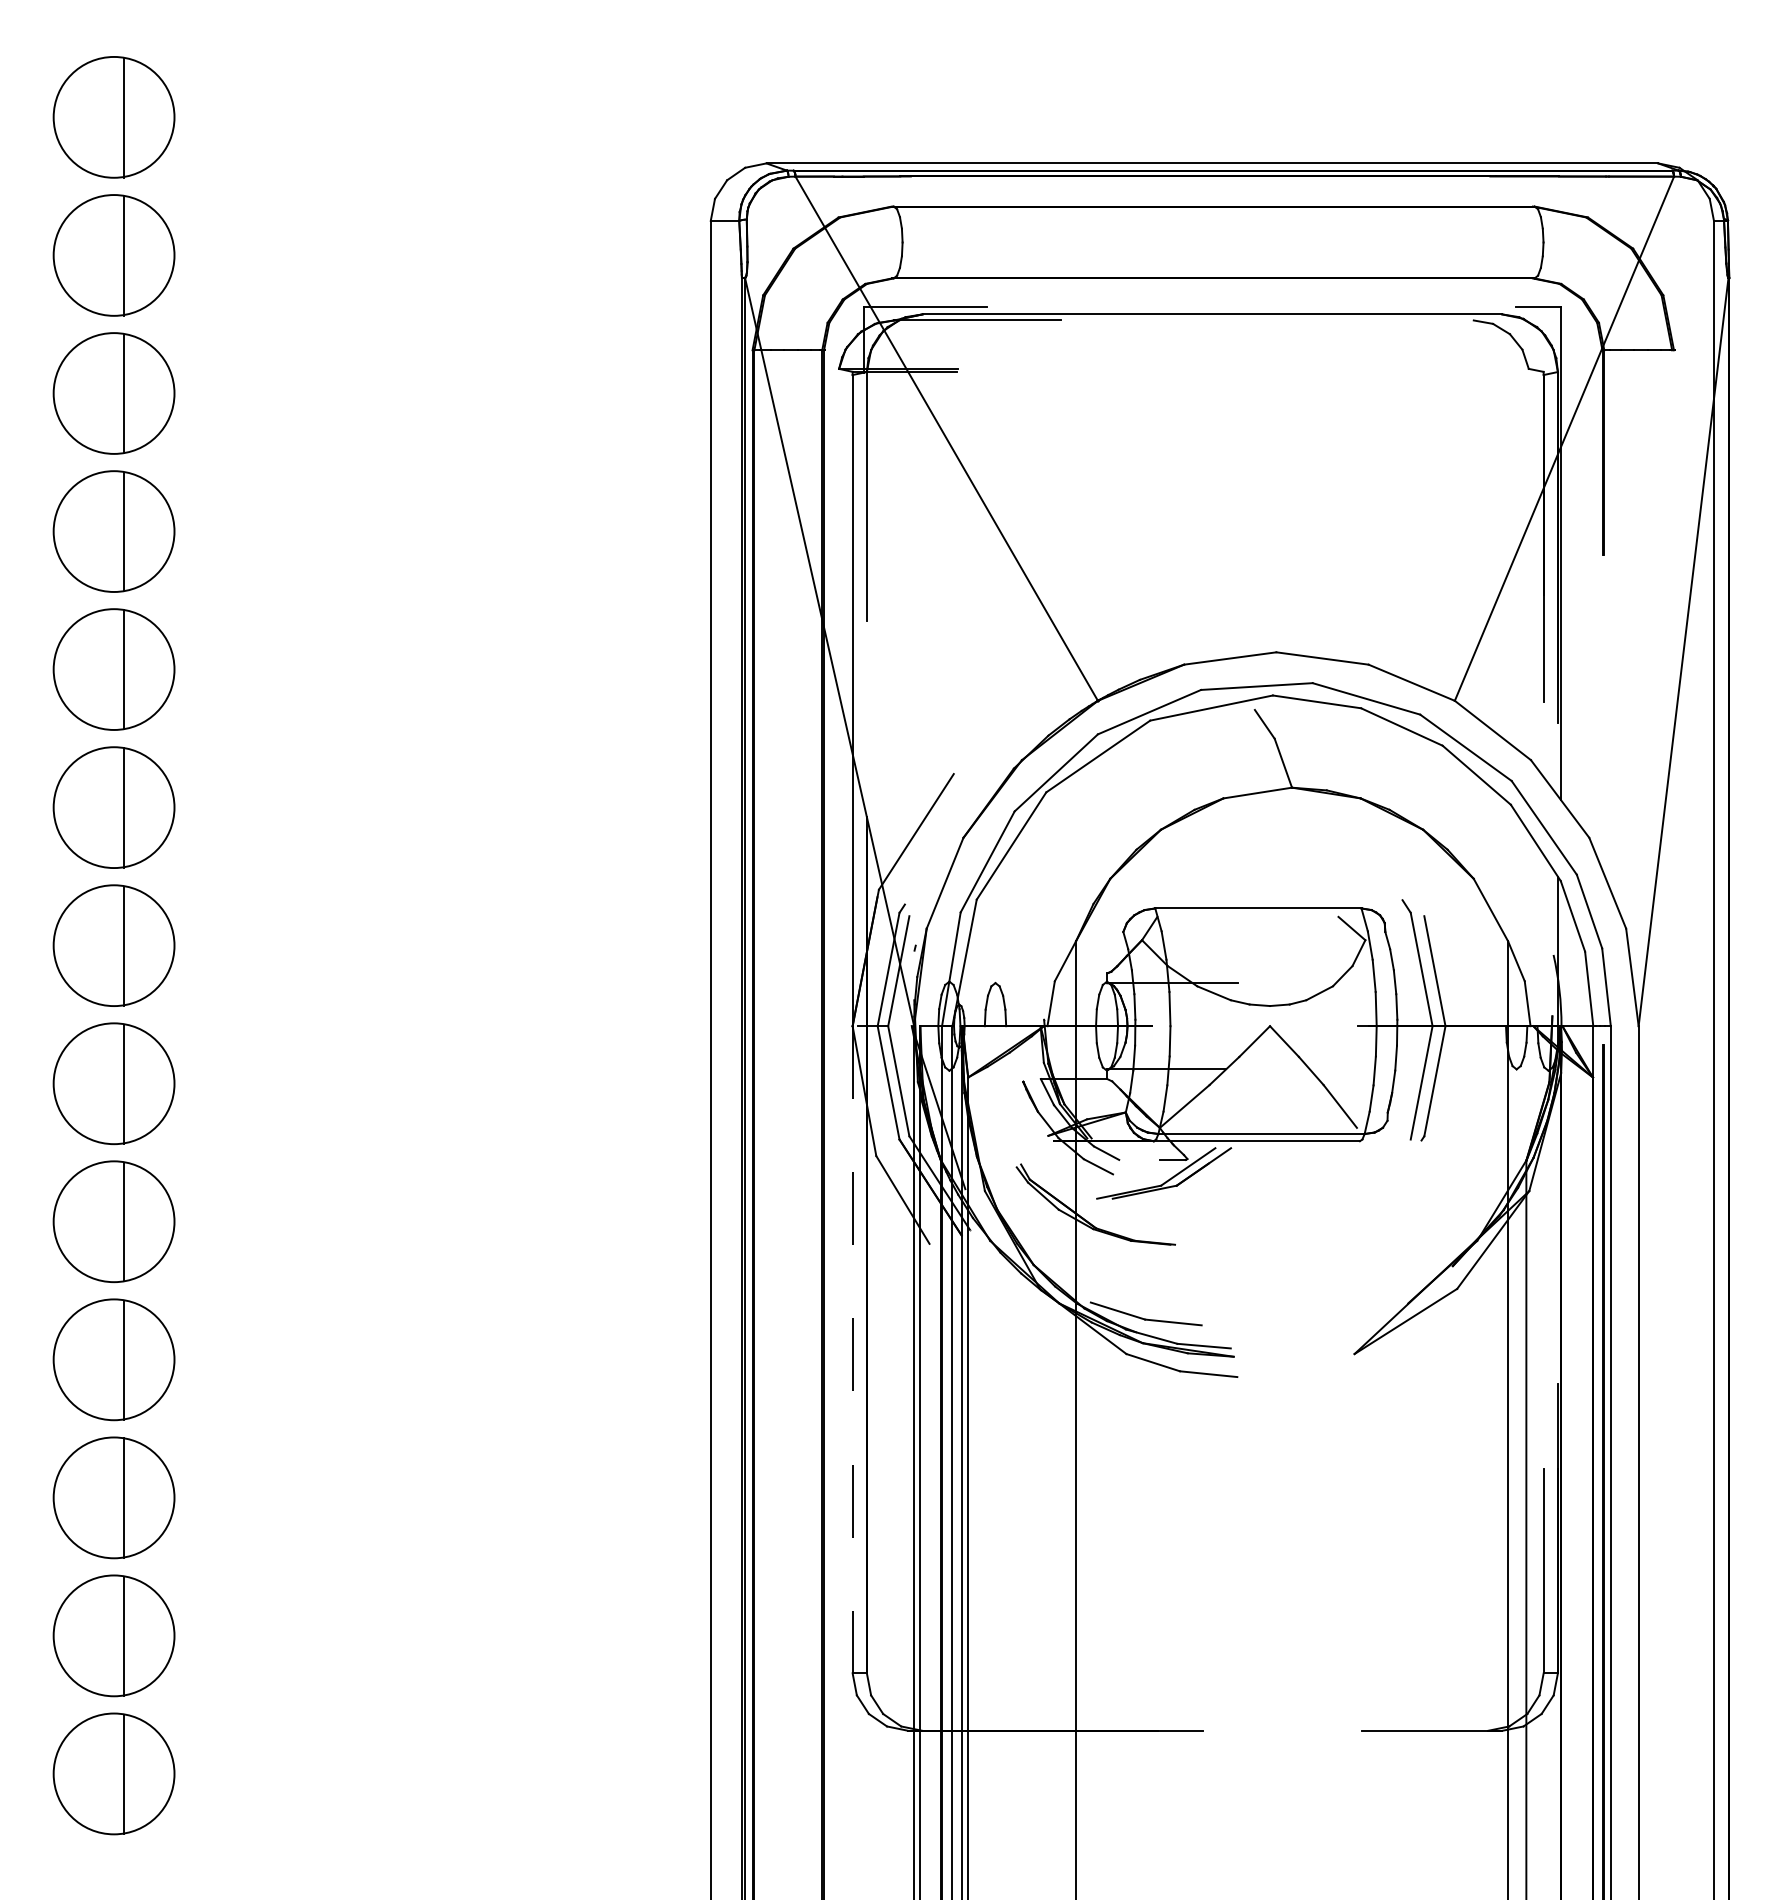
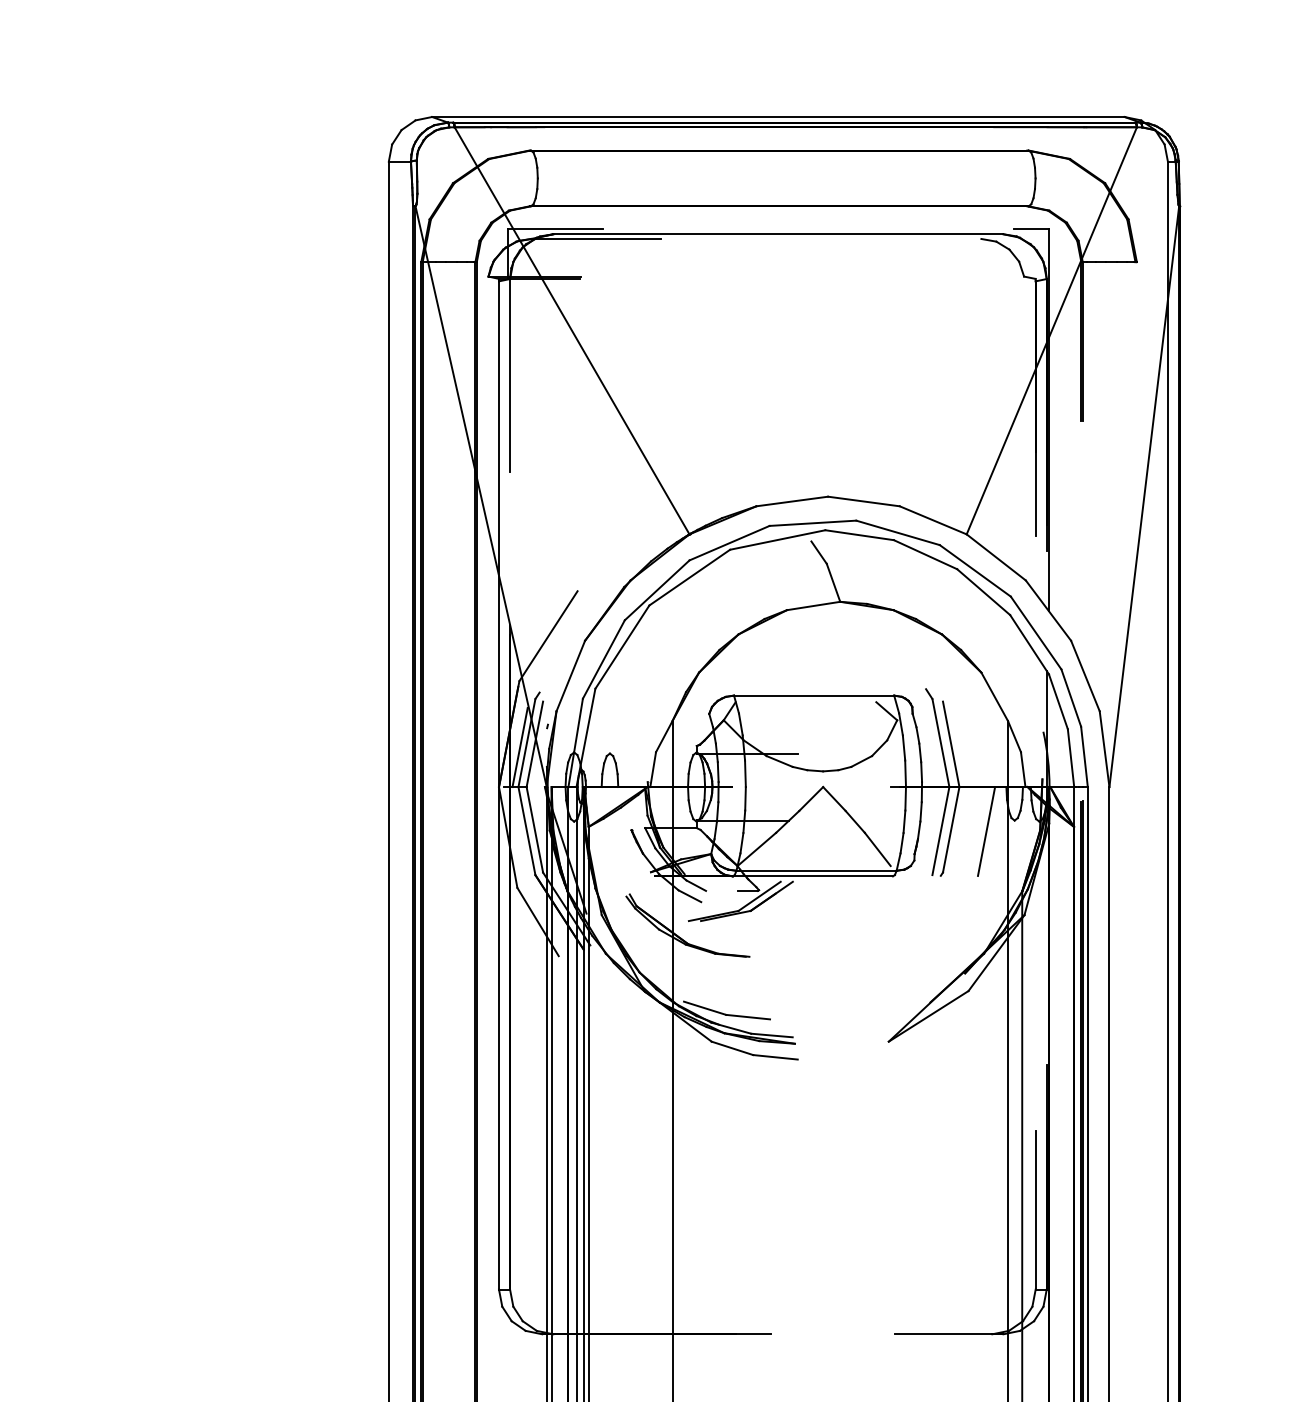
line: (879, 975) -> (519, 747), added
line: (1480, 1083) -> (986, 831), added
line: (852, 1349) -> (498, 1038), dashed -> solid

